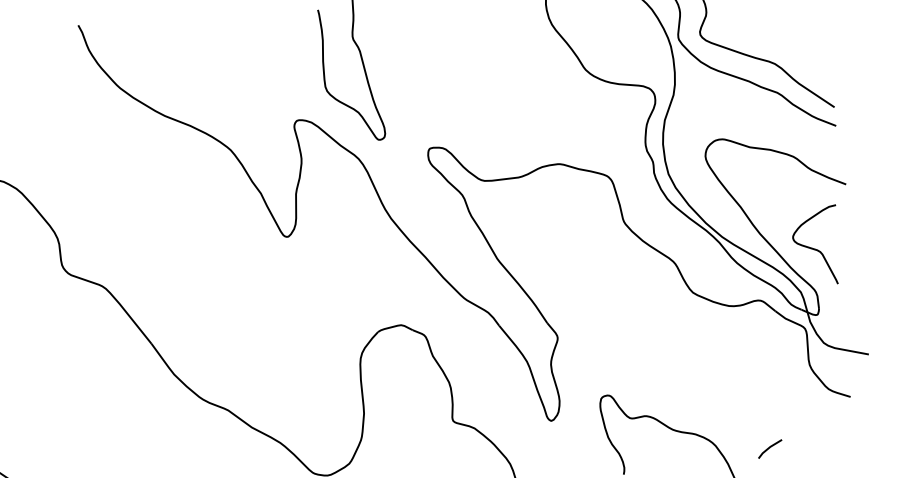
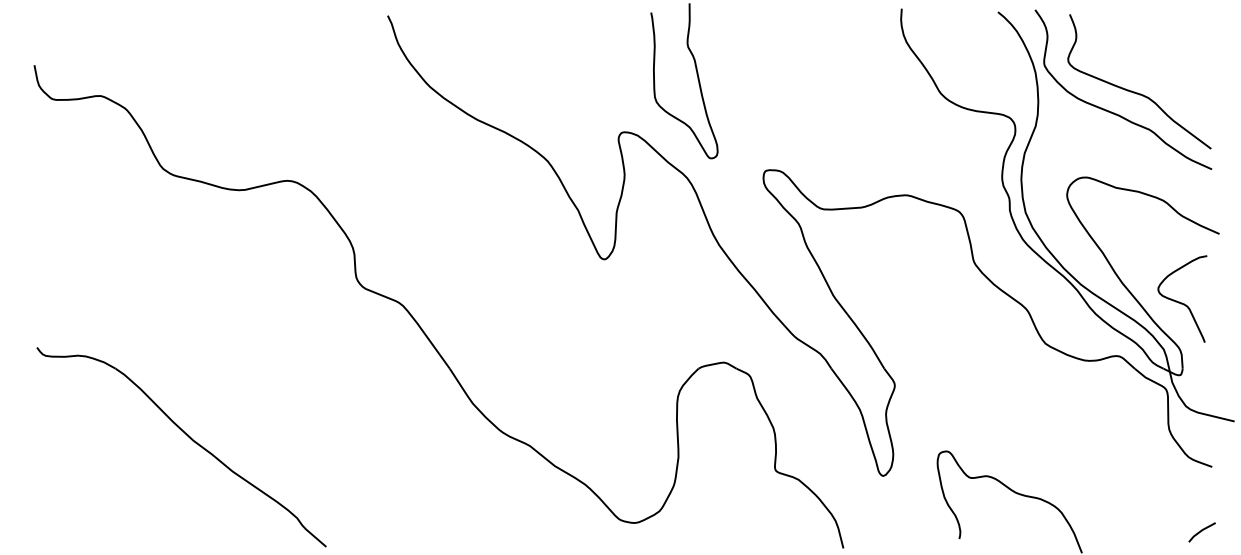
line: (769, 448) -> (1201, 531), moved

